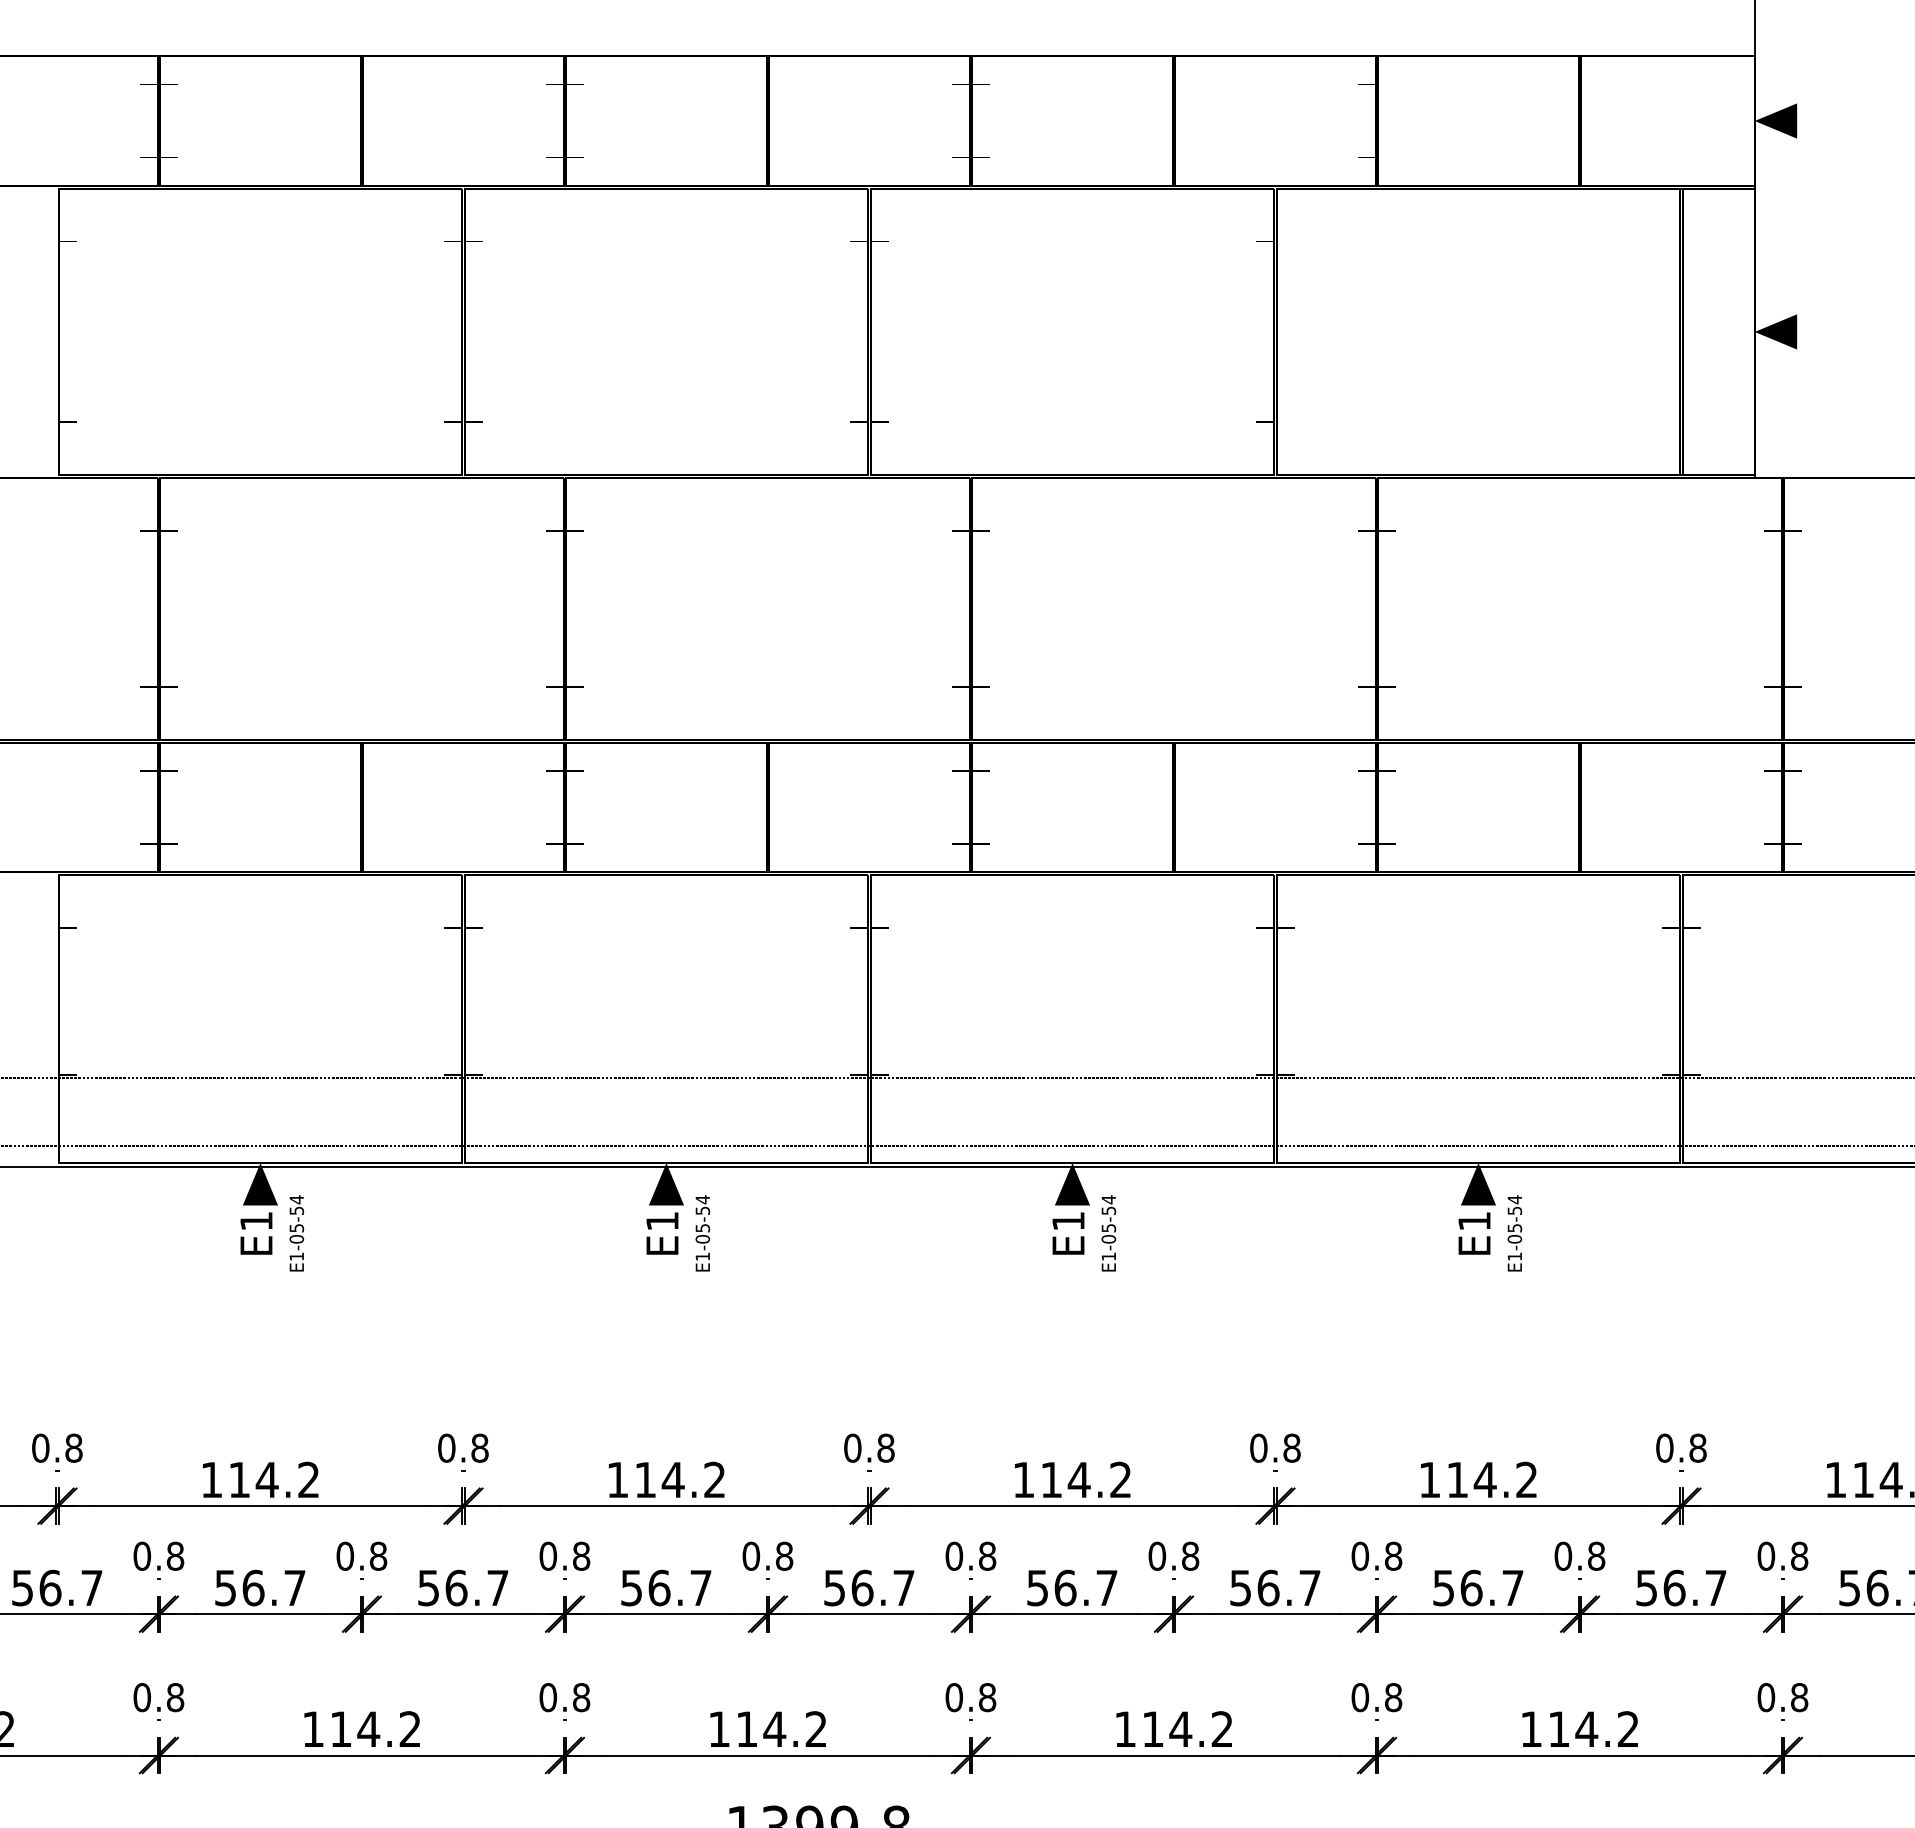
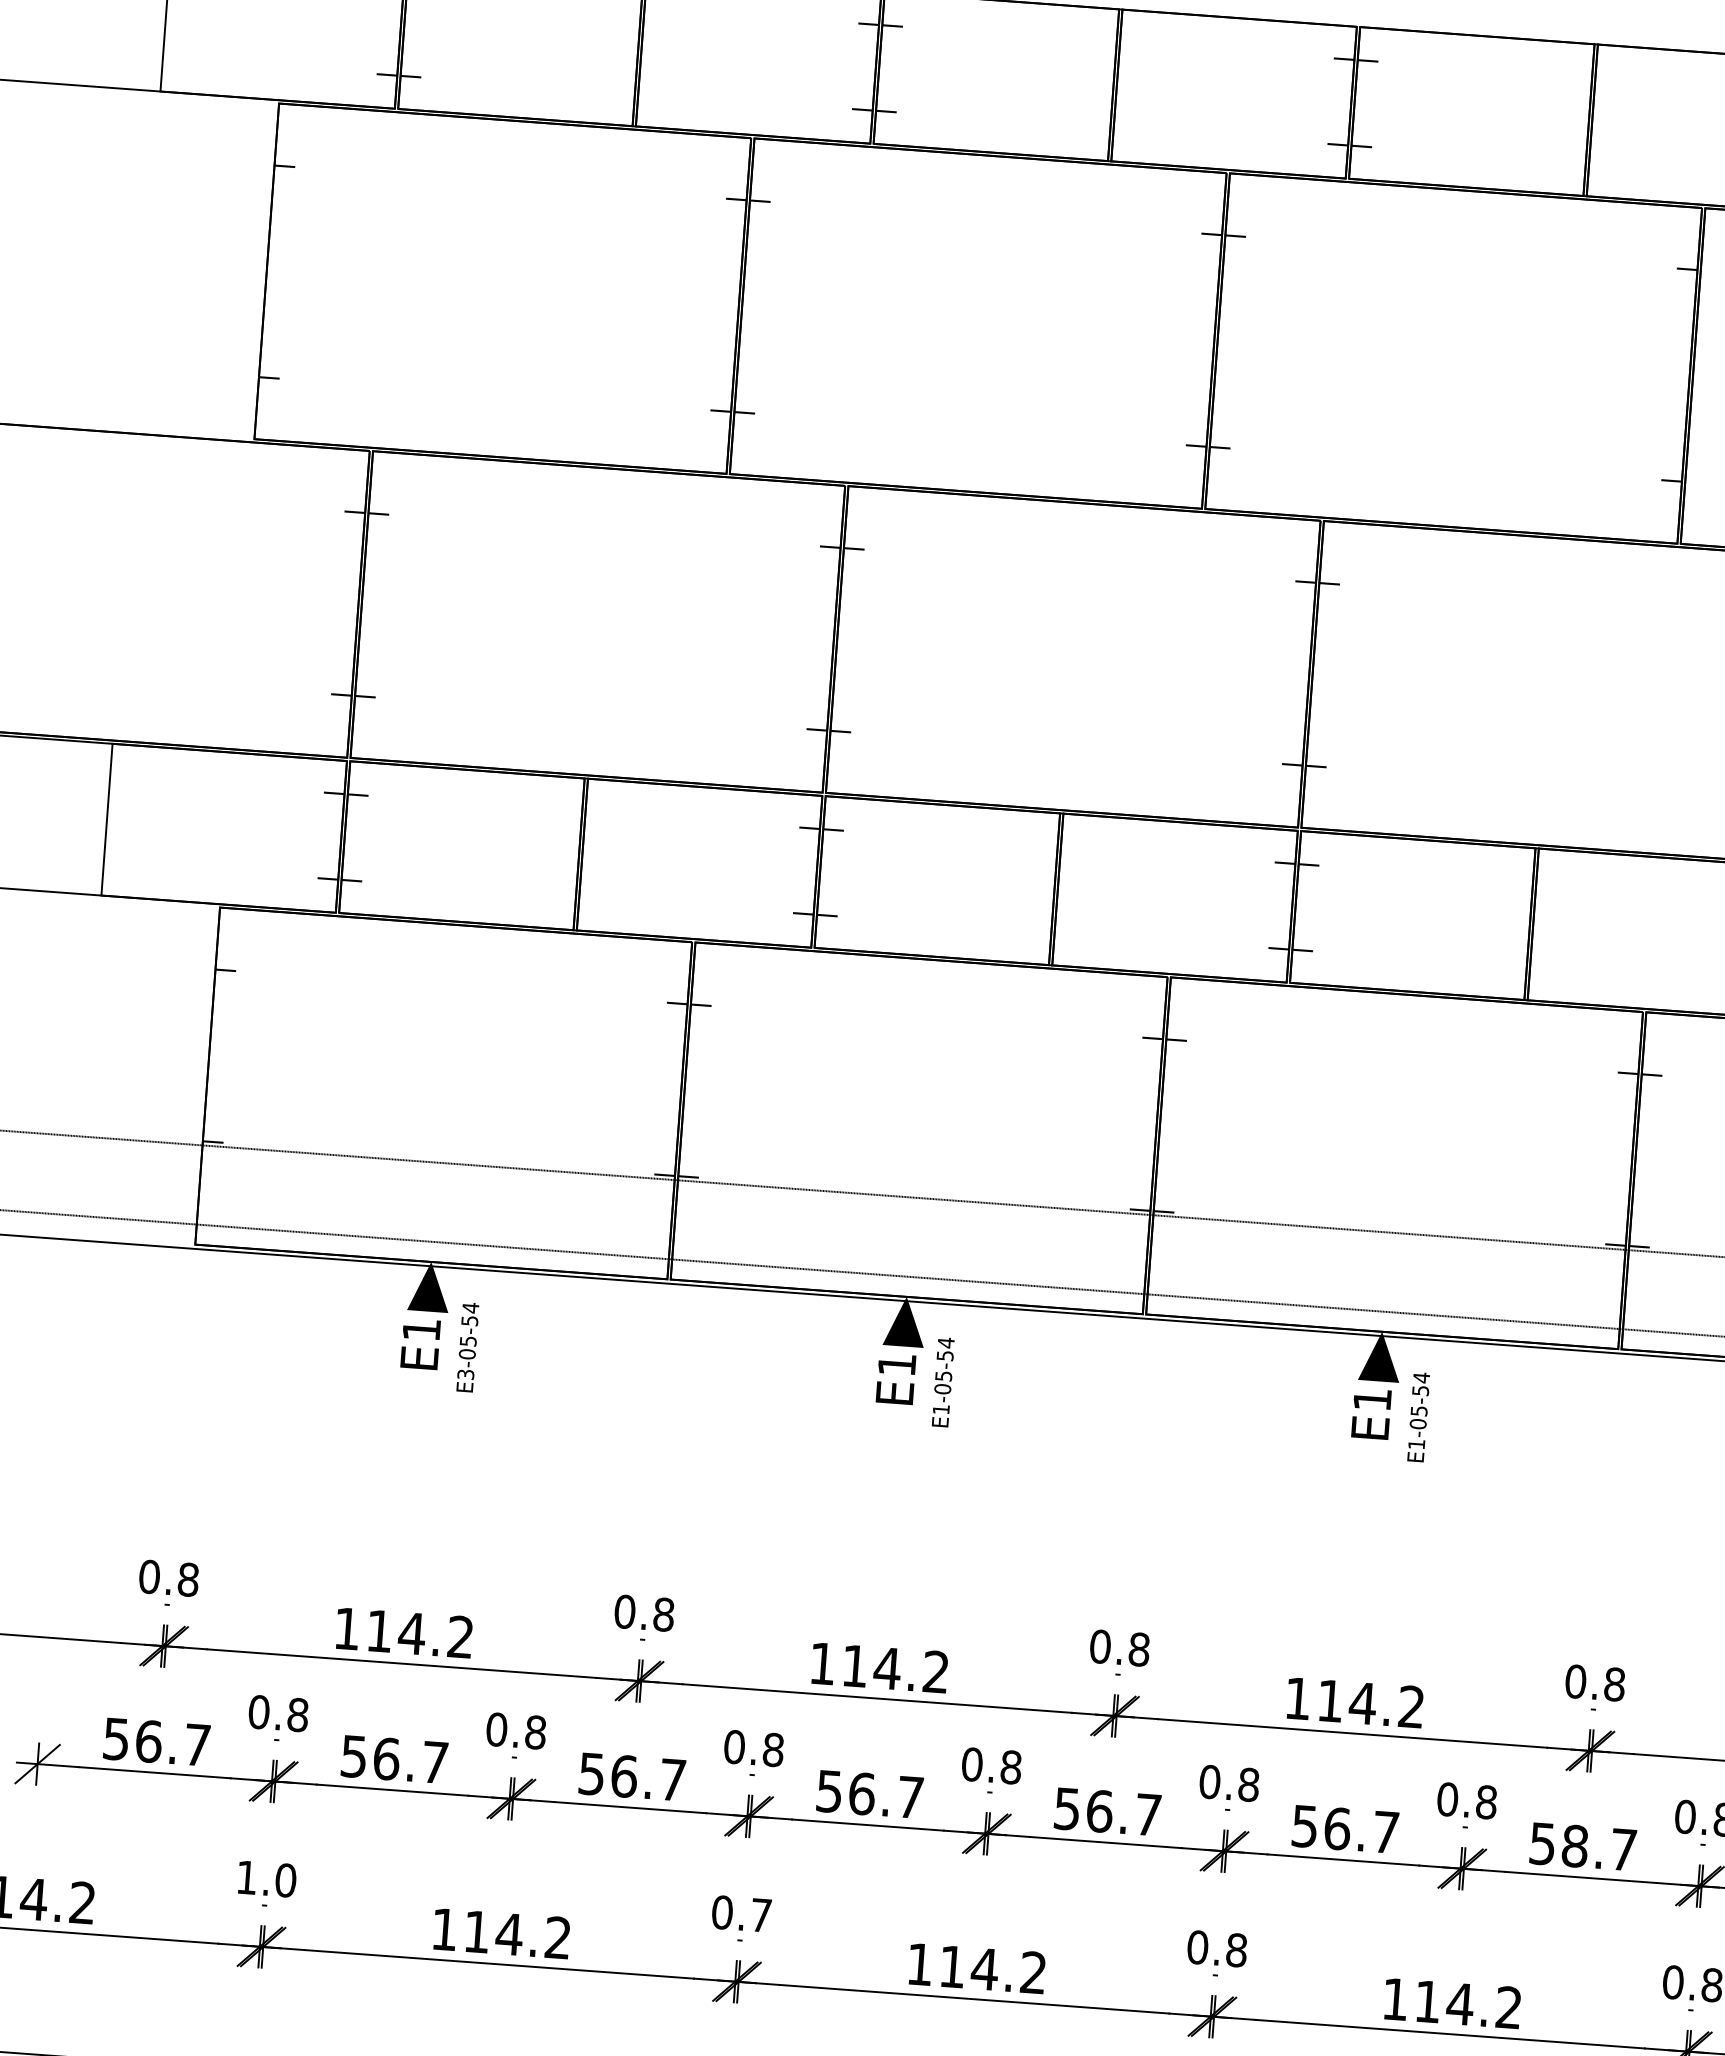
text: (296, 1256) -> (465, 1374), E1-05-54 -> E3-05-54
text: (1268, 1587) -> (1575, 1845), 56.7 -> 58.7
text: (158, 1697) -> (266, 1878), 0.8 -> 1.0
text: (581, 1697) -> (761, 1915), 0.8 -> 0.7

